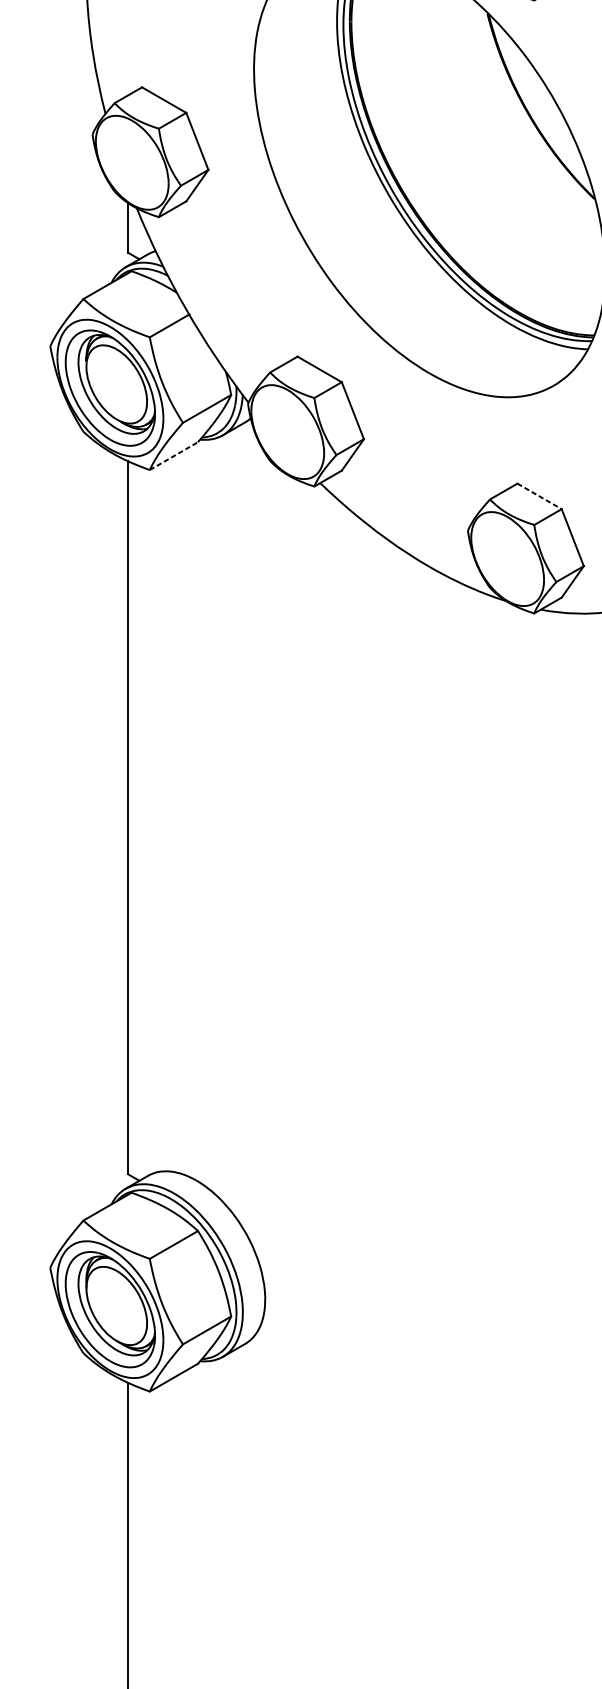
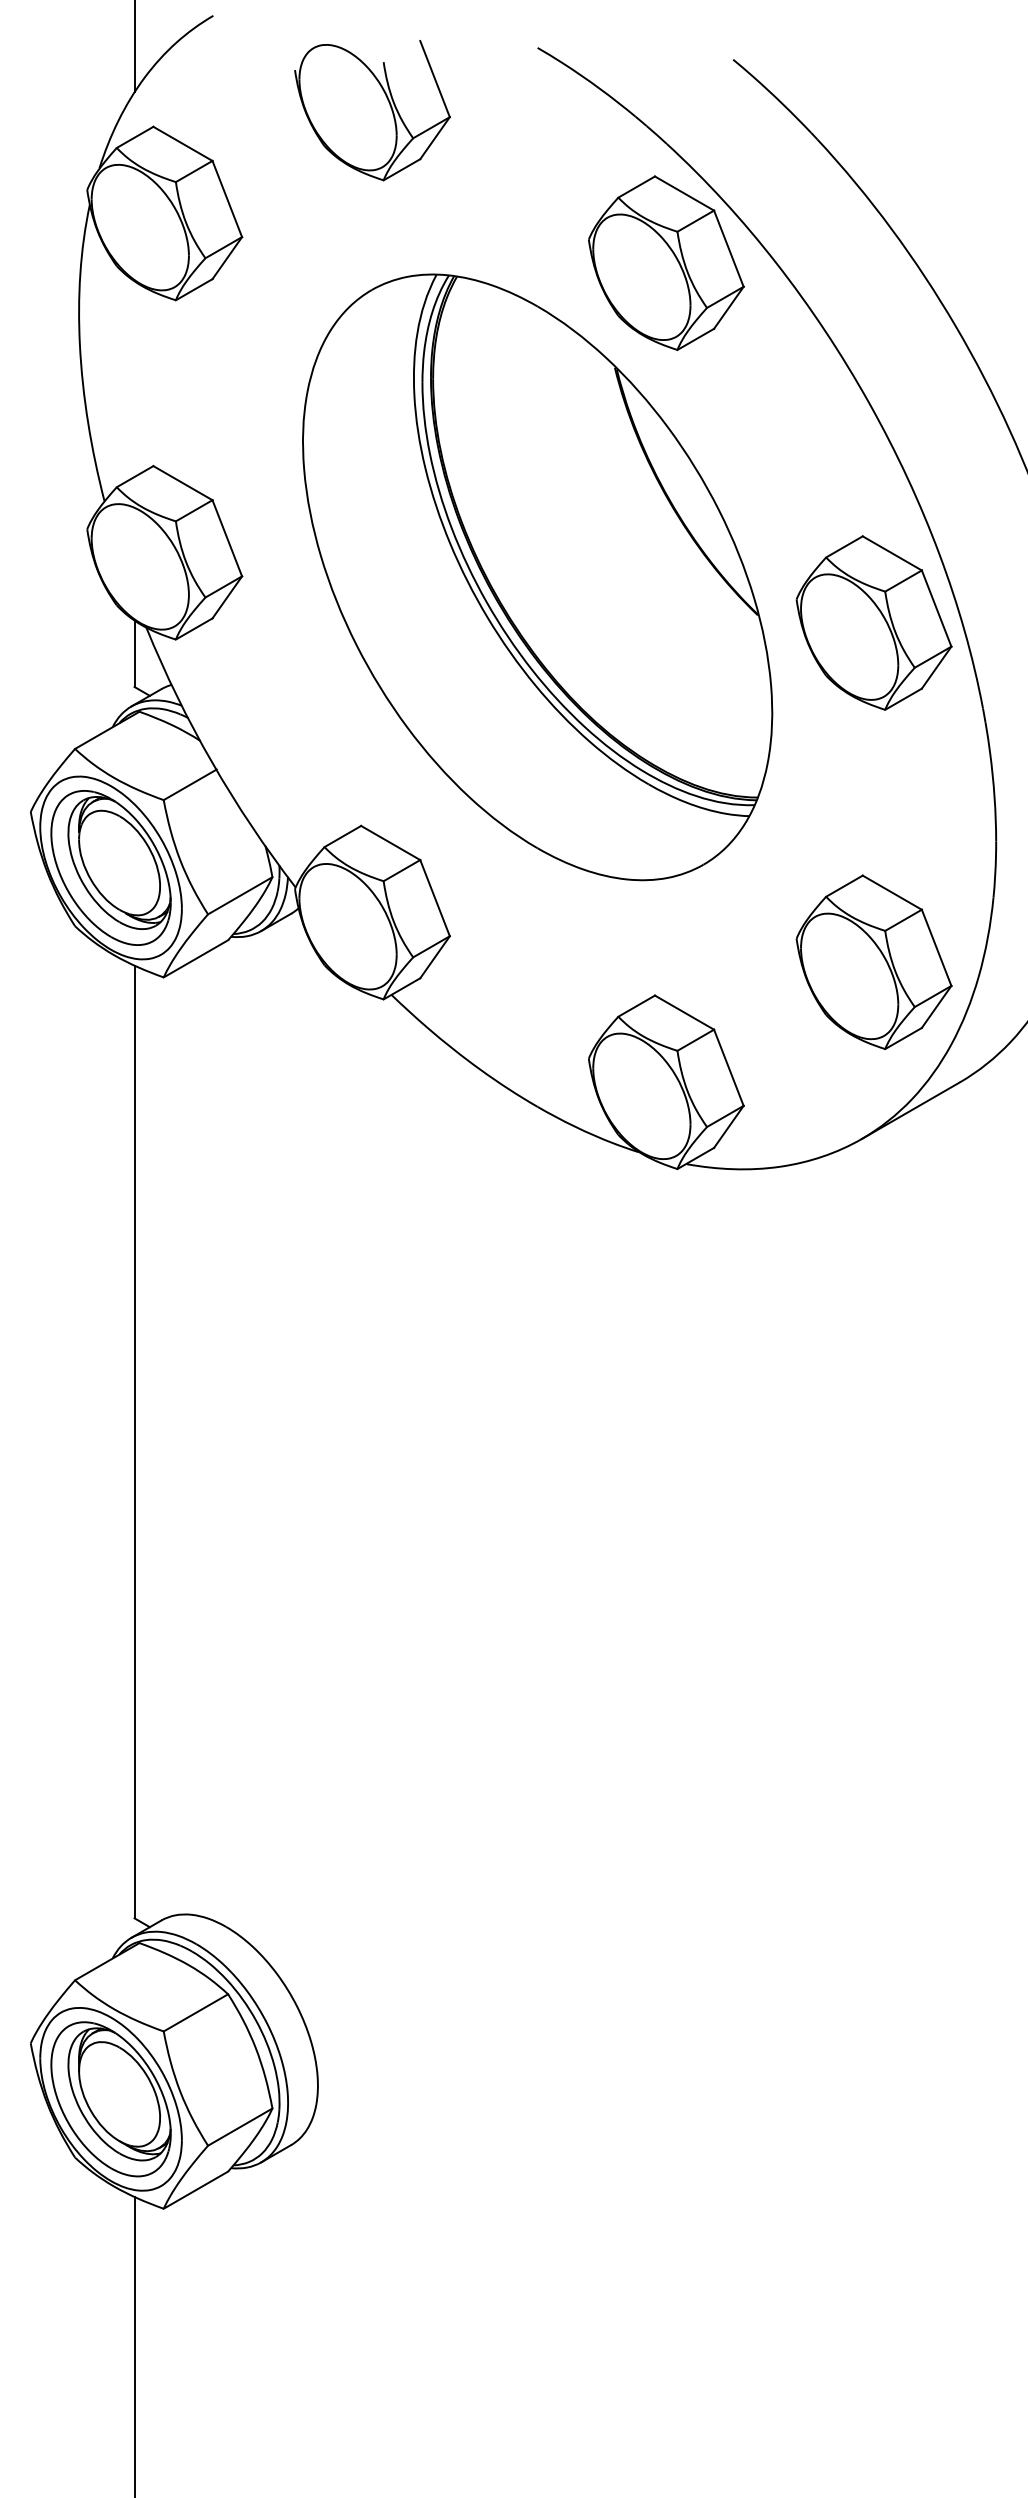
line: (174, 455) -> (196, 958), dashed -> solid
line: (539, 496) -> (684, 1012), dashed -> solid

